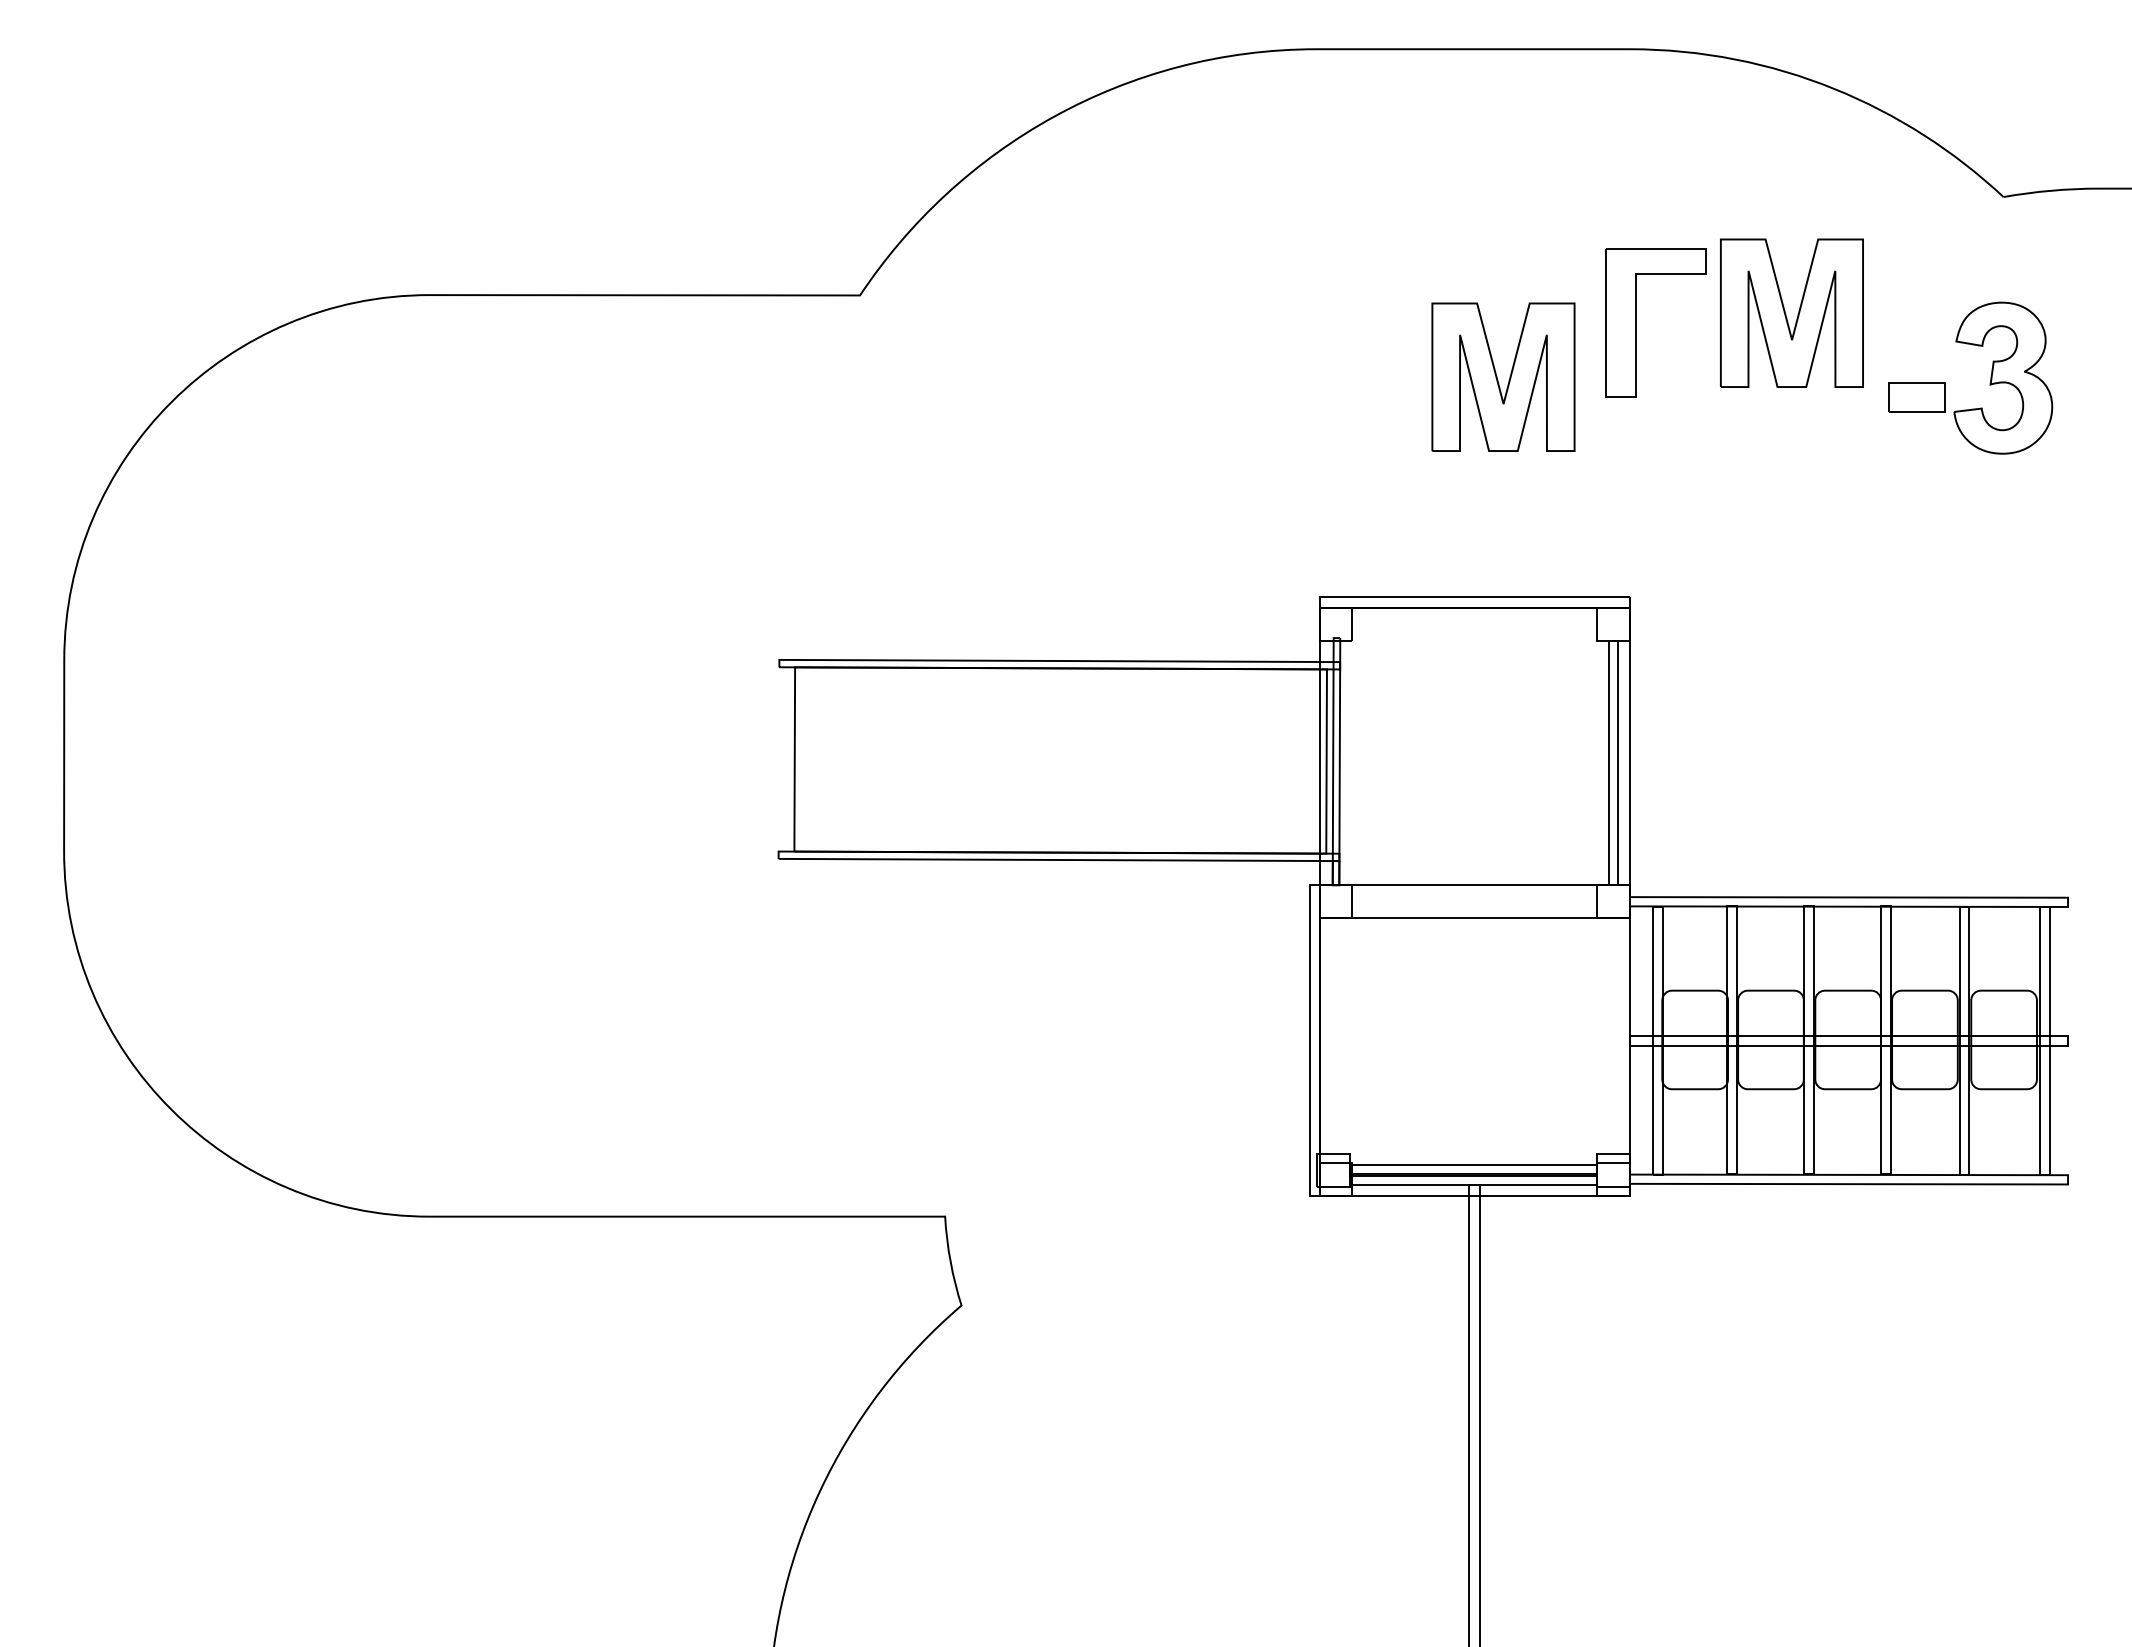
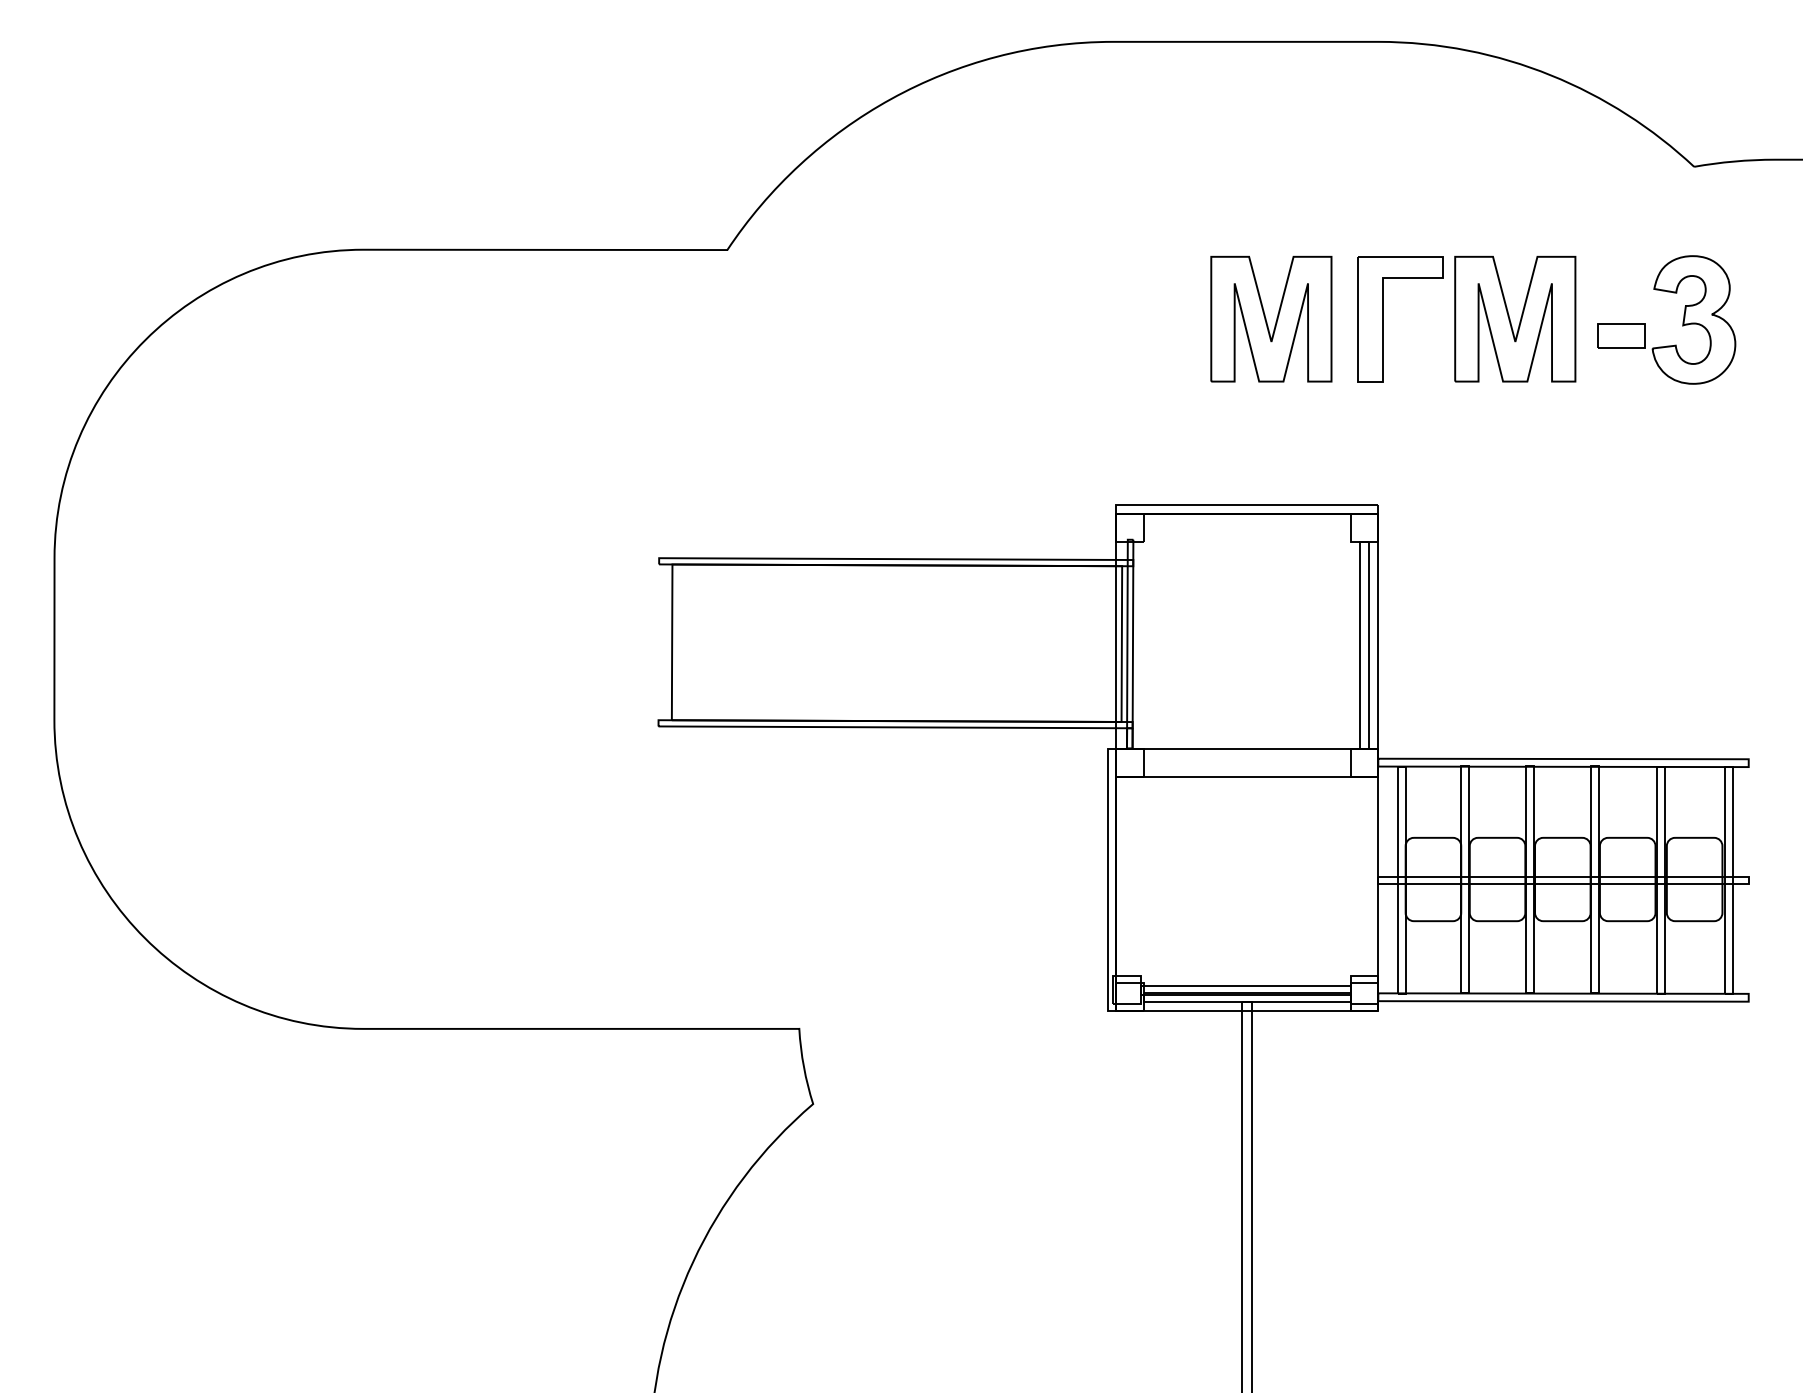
part: (1791, 312) -> (1514, 318), moved
part: (1636, 322) -> (1383, 318), moved

